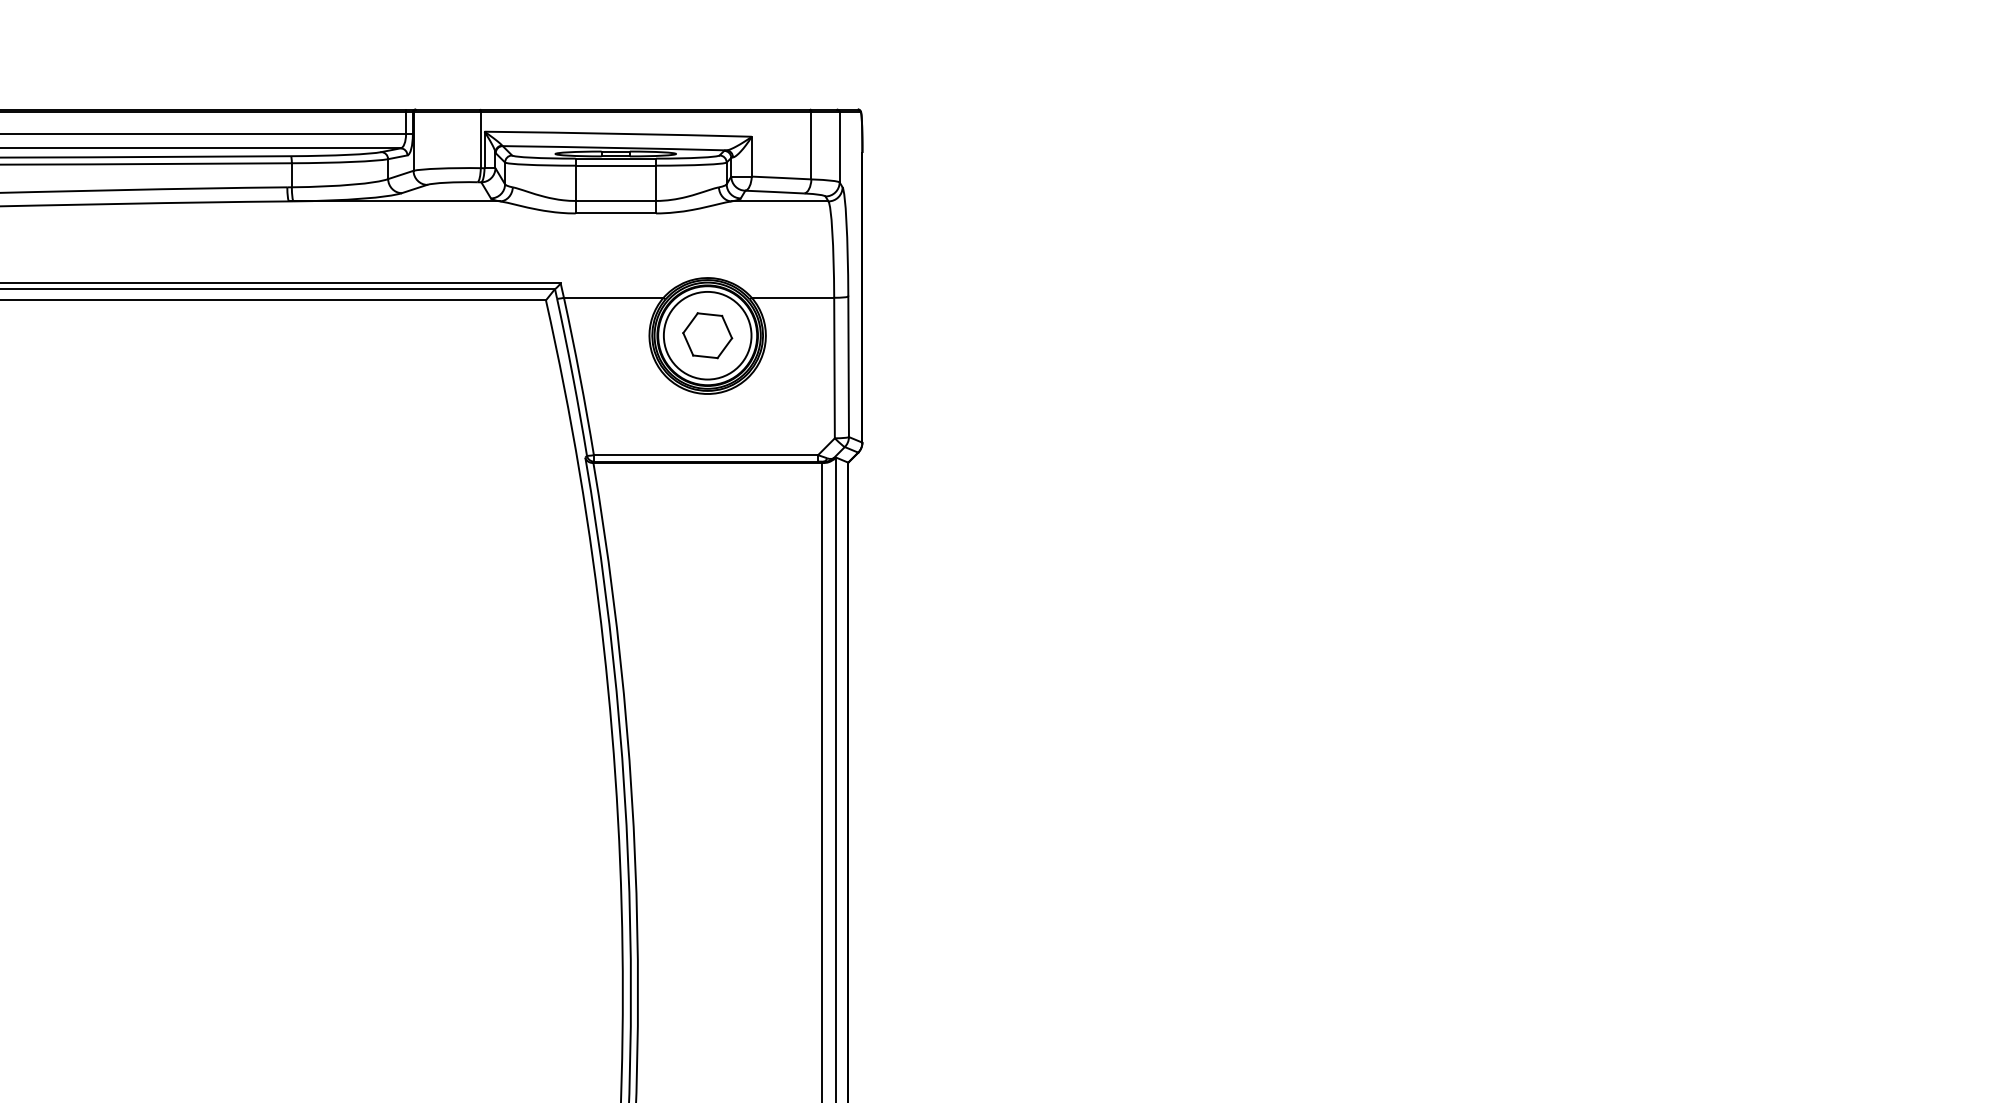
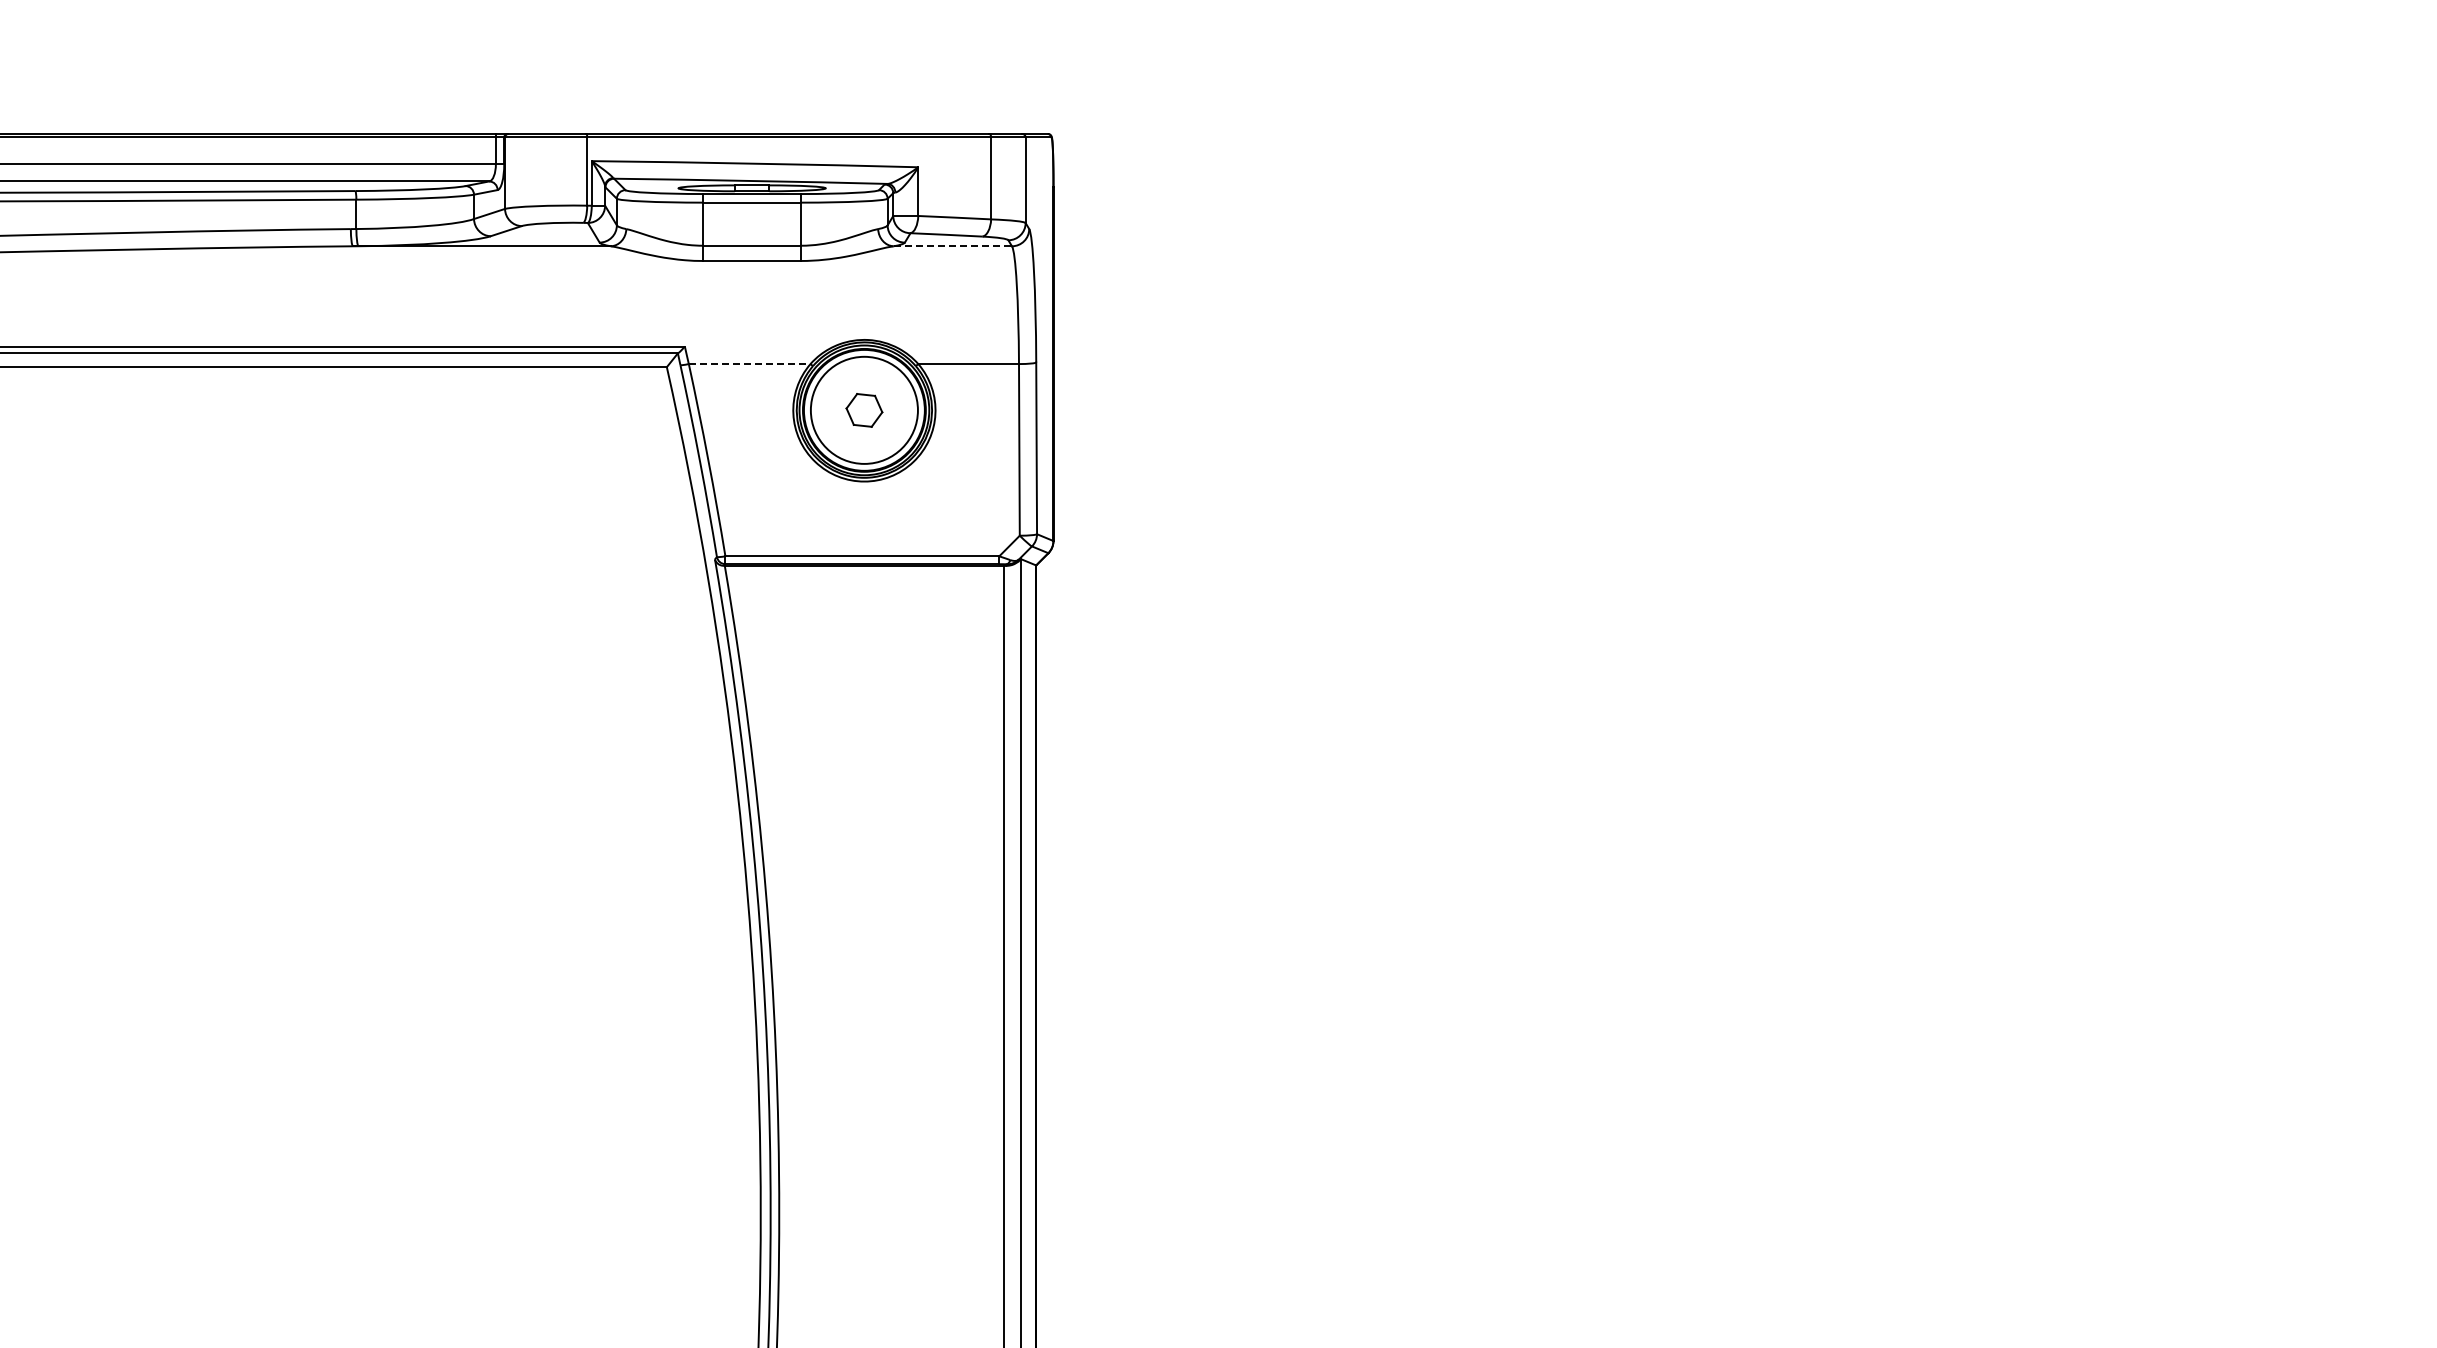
line: (780, 201) -> (953, 246), solid -> dashed
line: (613, 298) -> (749, 364), solid -> dashed
part: (707, 335) -> (864, 410), size x0.6

